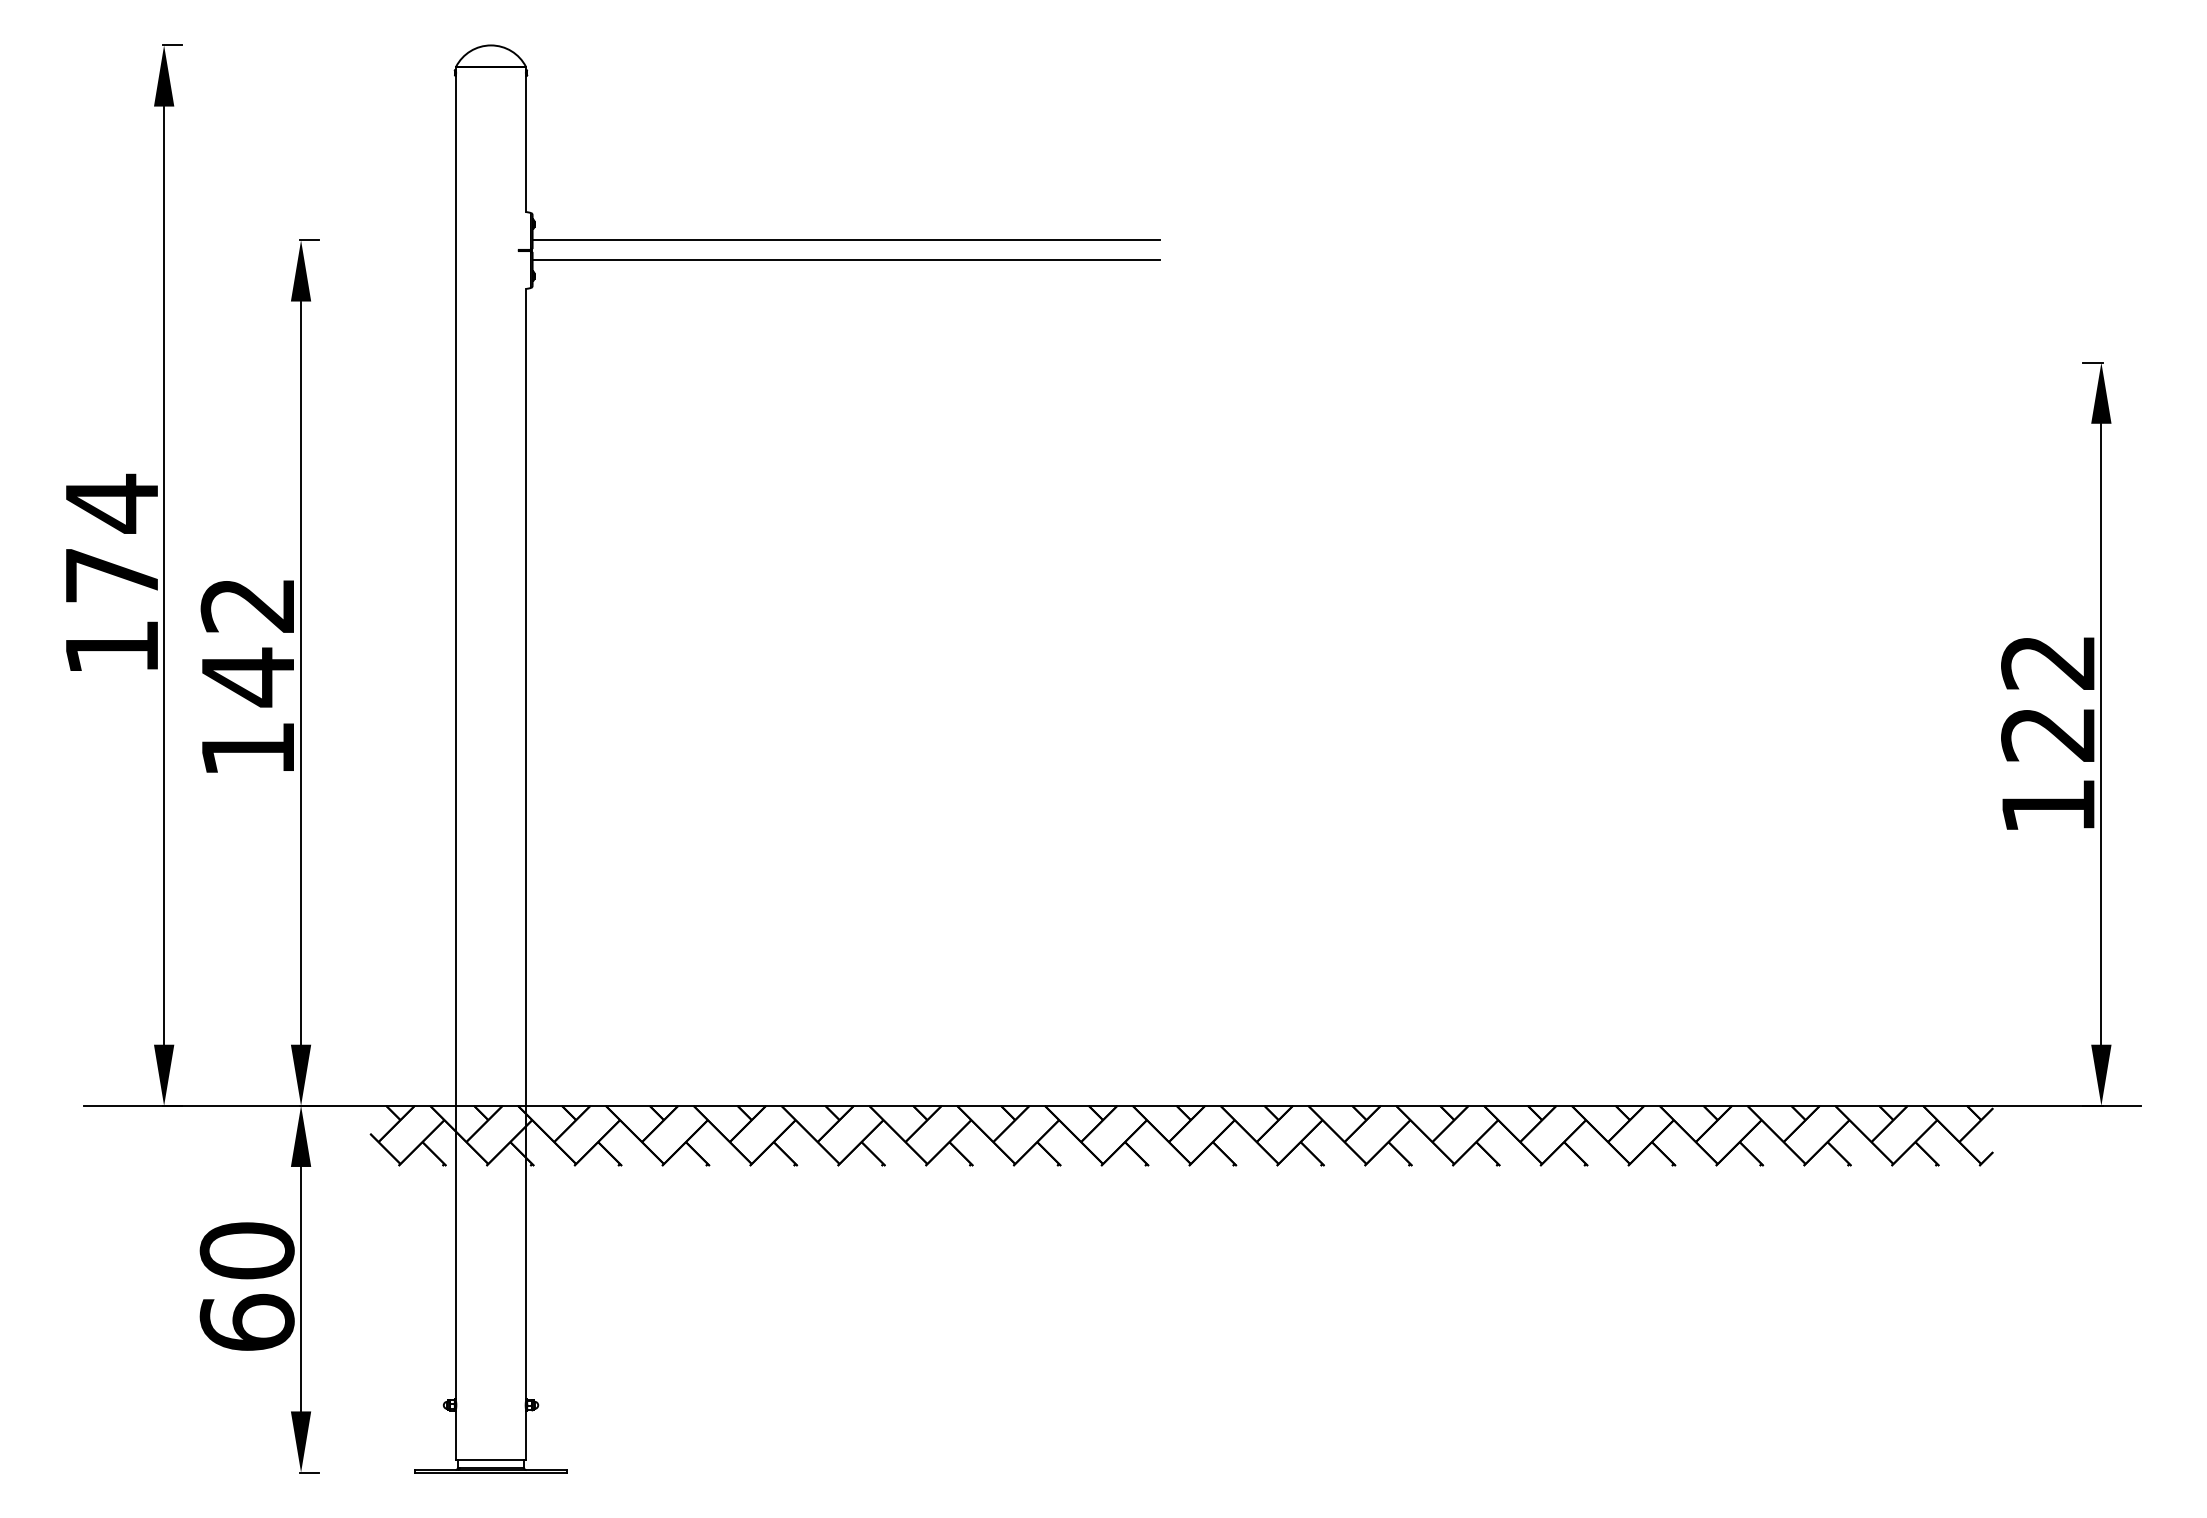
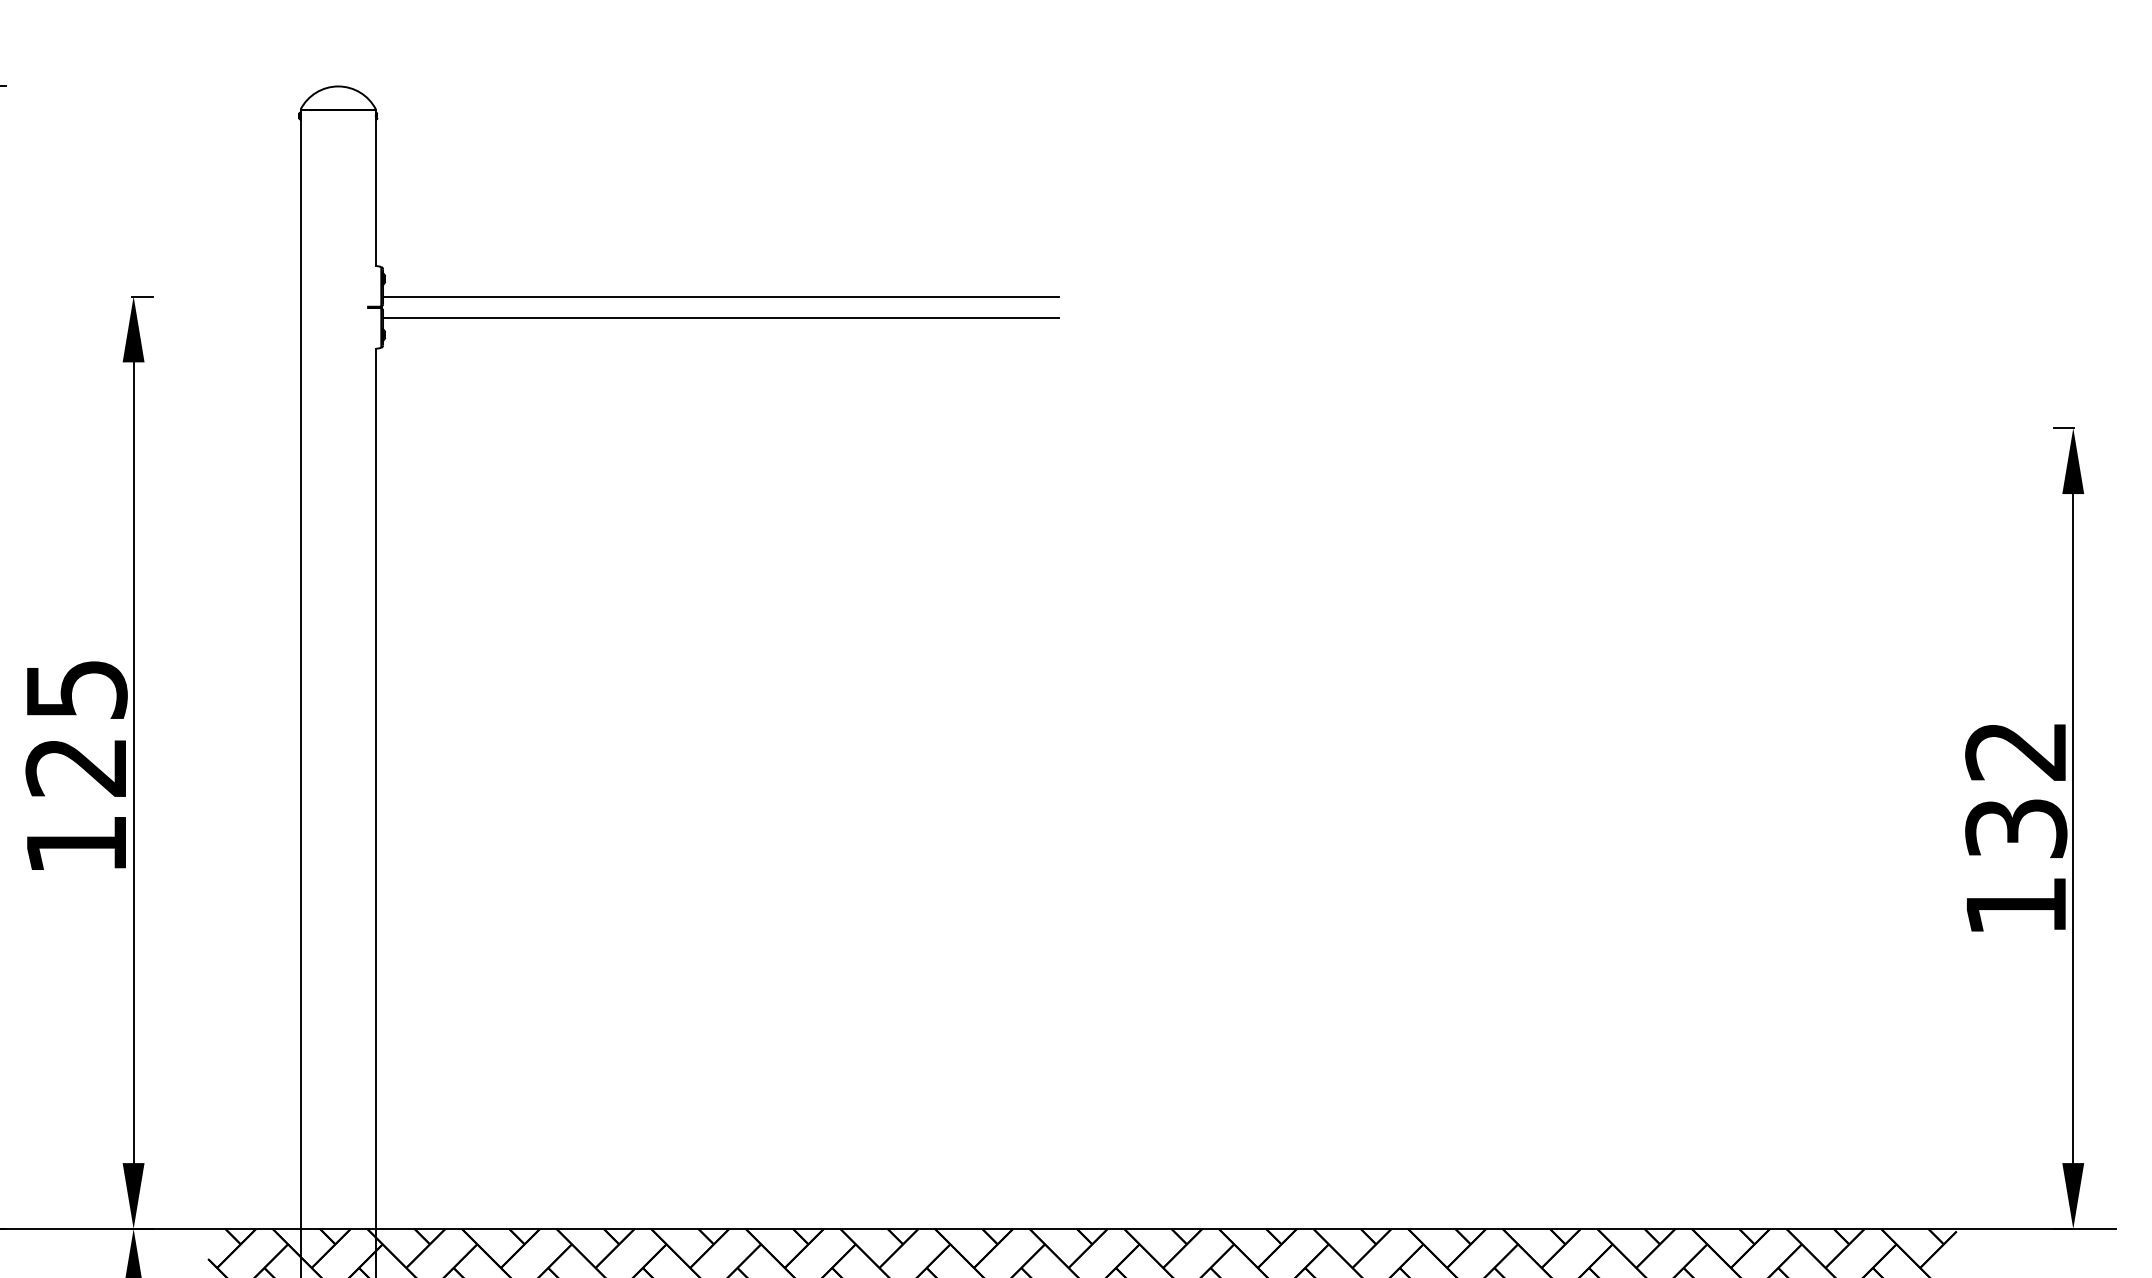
text: (247, 643) -> (75, 730), 142 -> 125
text: (2048, 734) -> (2016, 828), 122 -> 132

